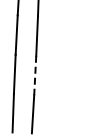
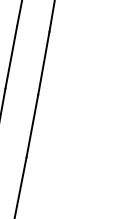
line: (35, 75) -> (32, 126), dashed -> solid

